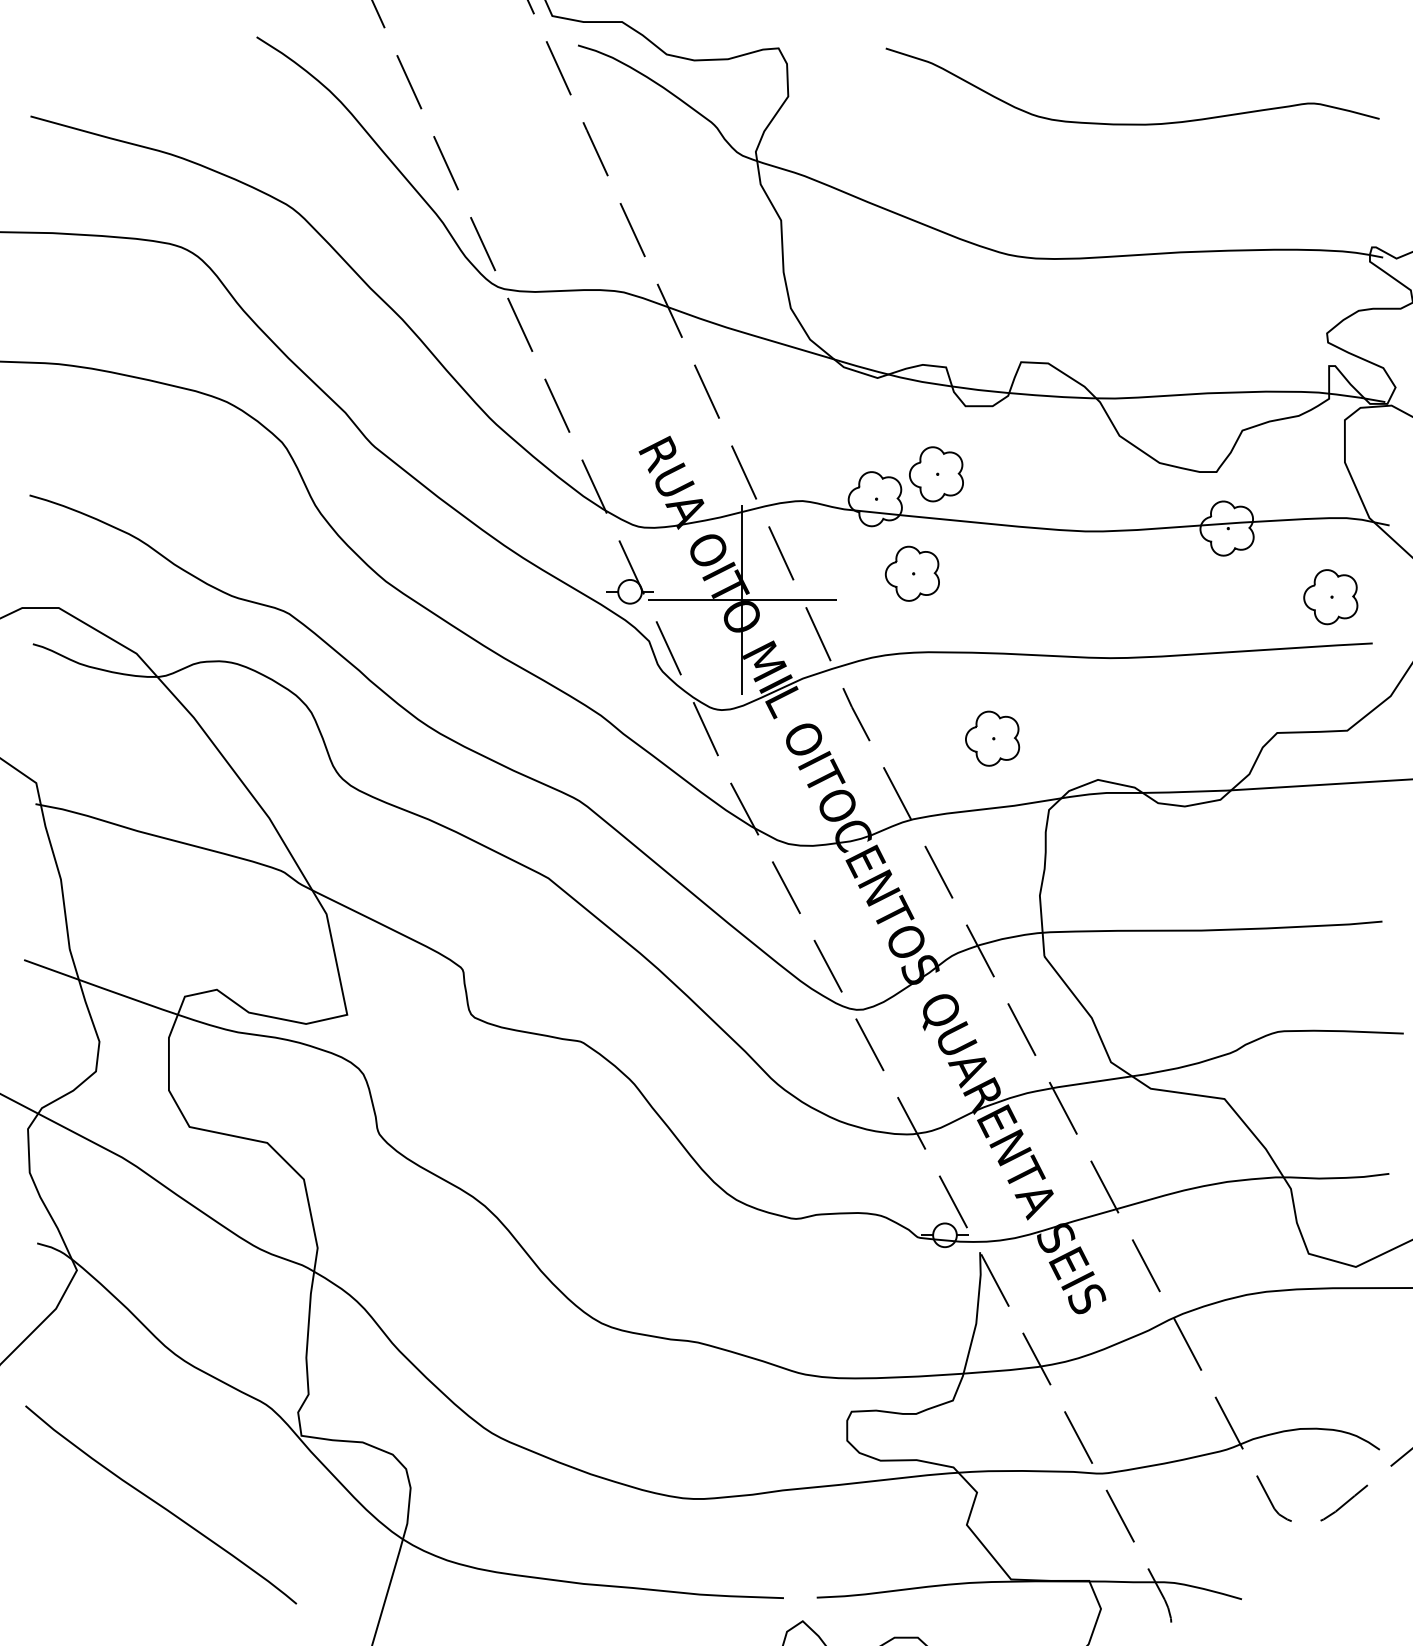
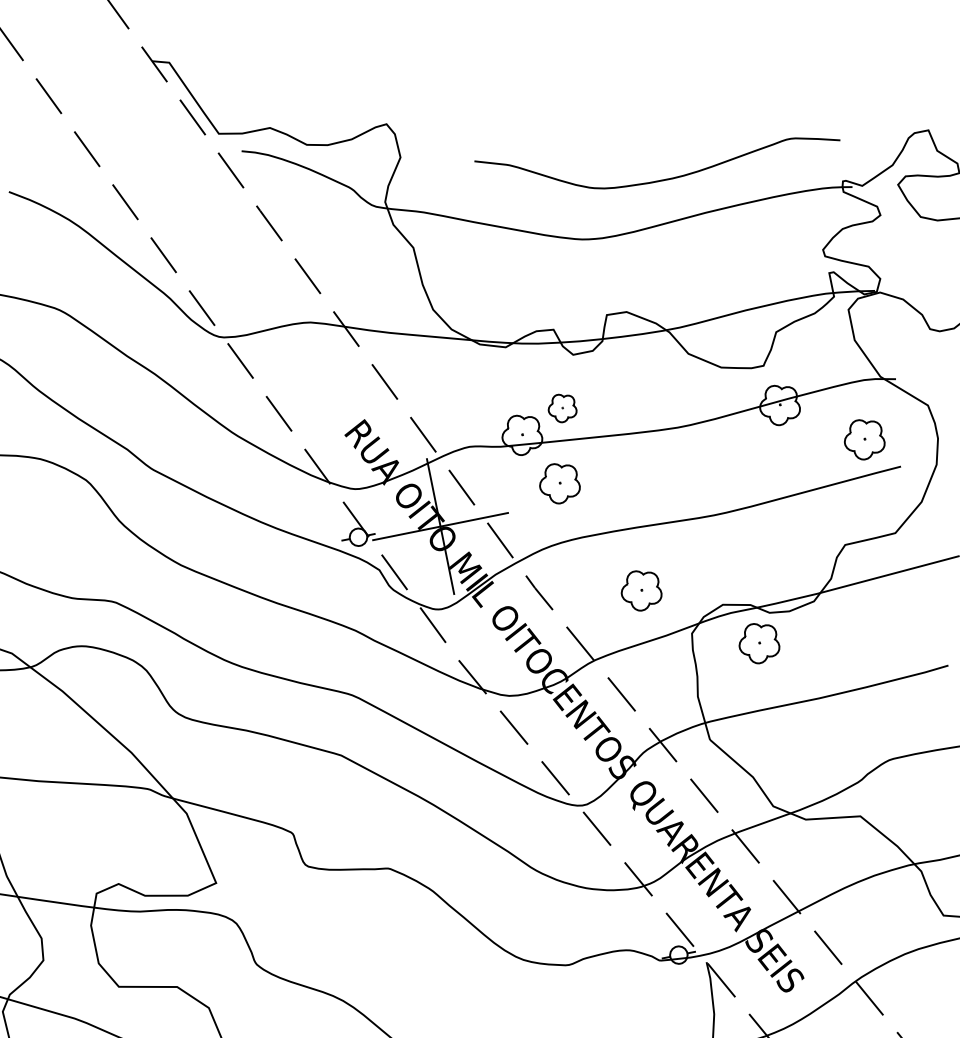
curve: (1132, 123) -> (663, 179), moved
part: (936, 474) -> (562, 408), size x0.7
part: (1135, 840) -> (758, 643), added

